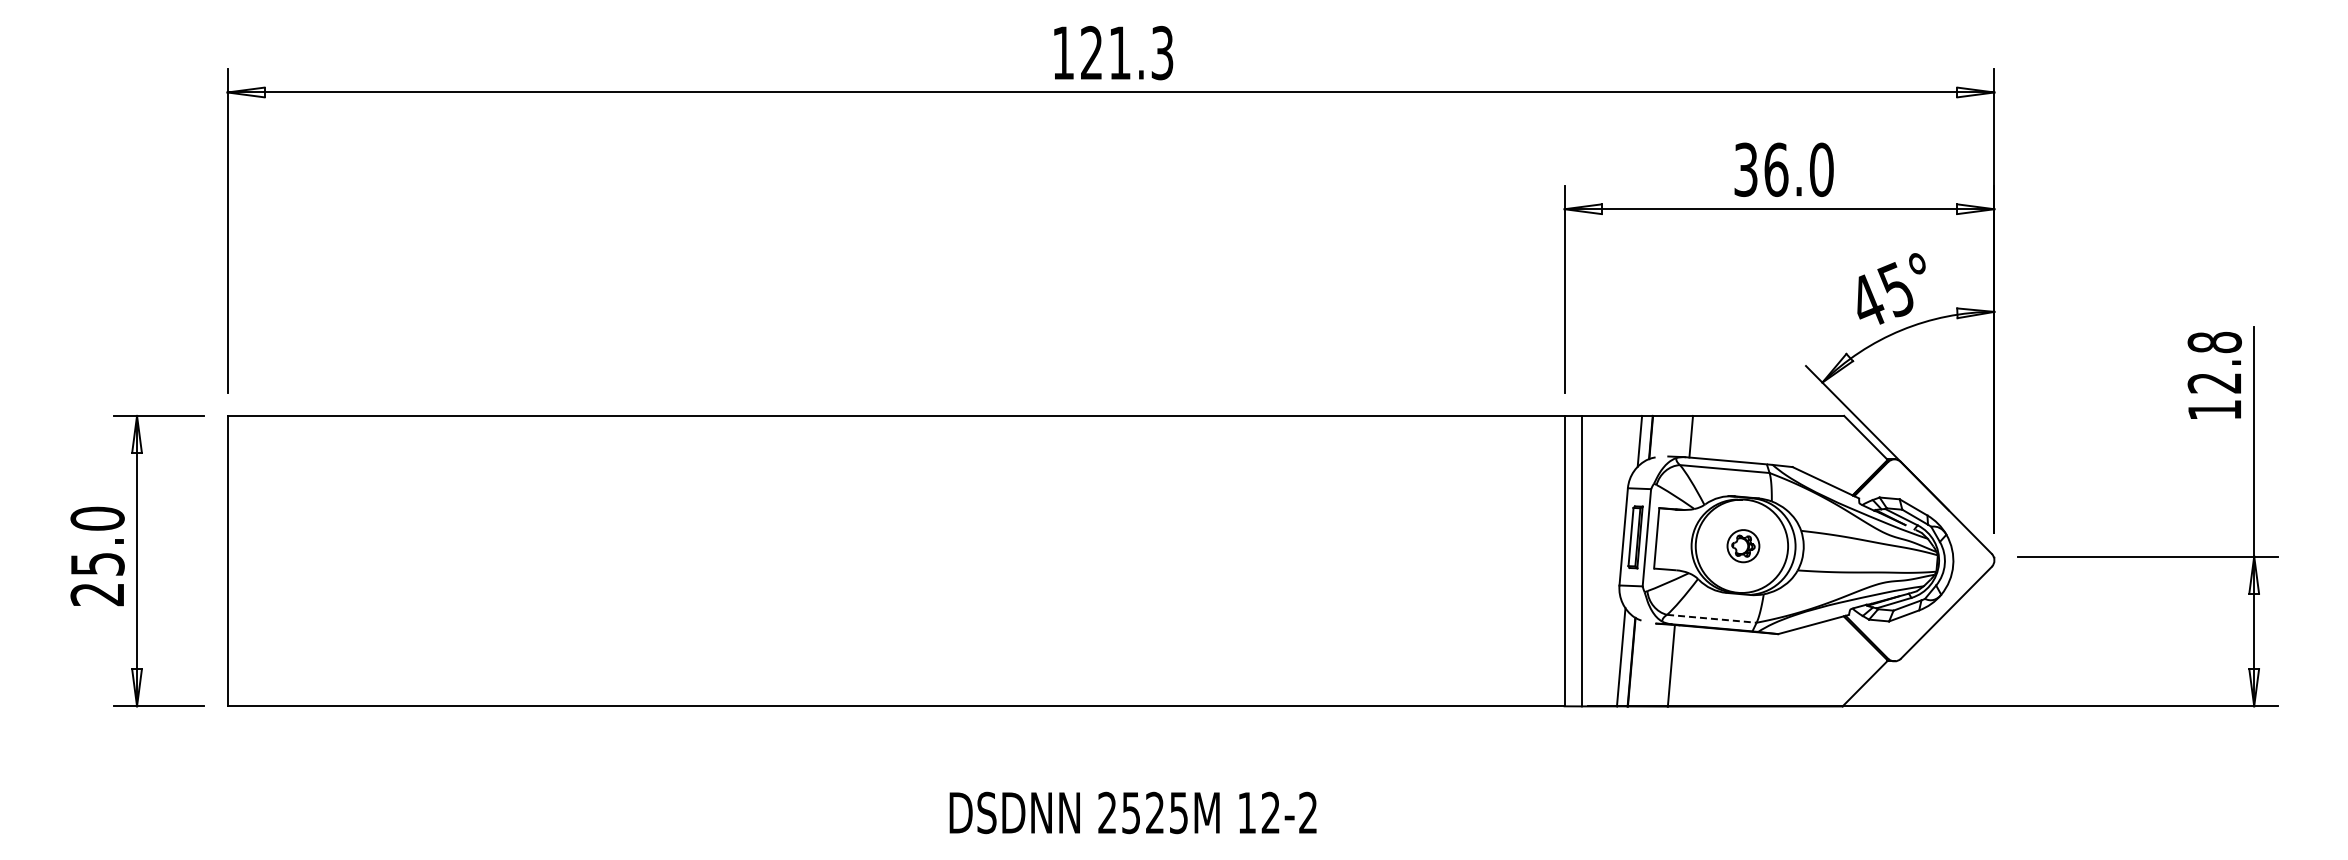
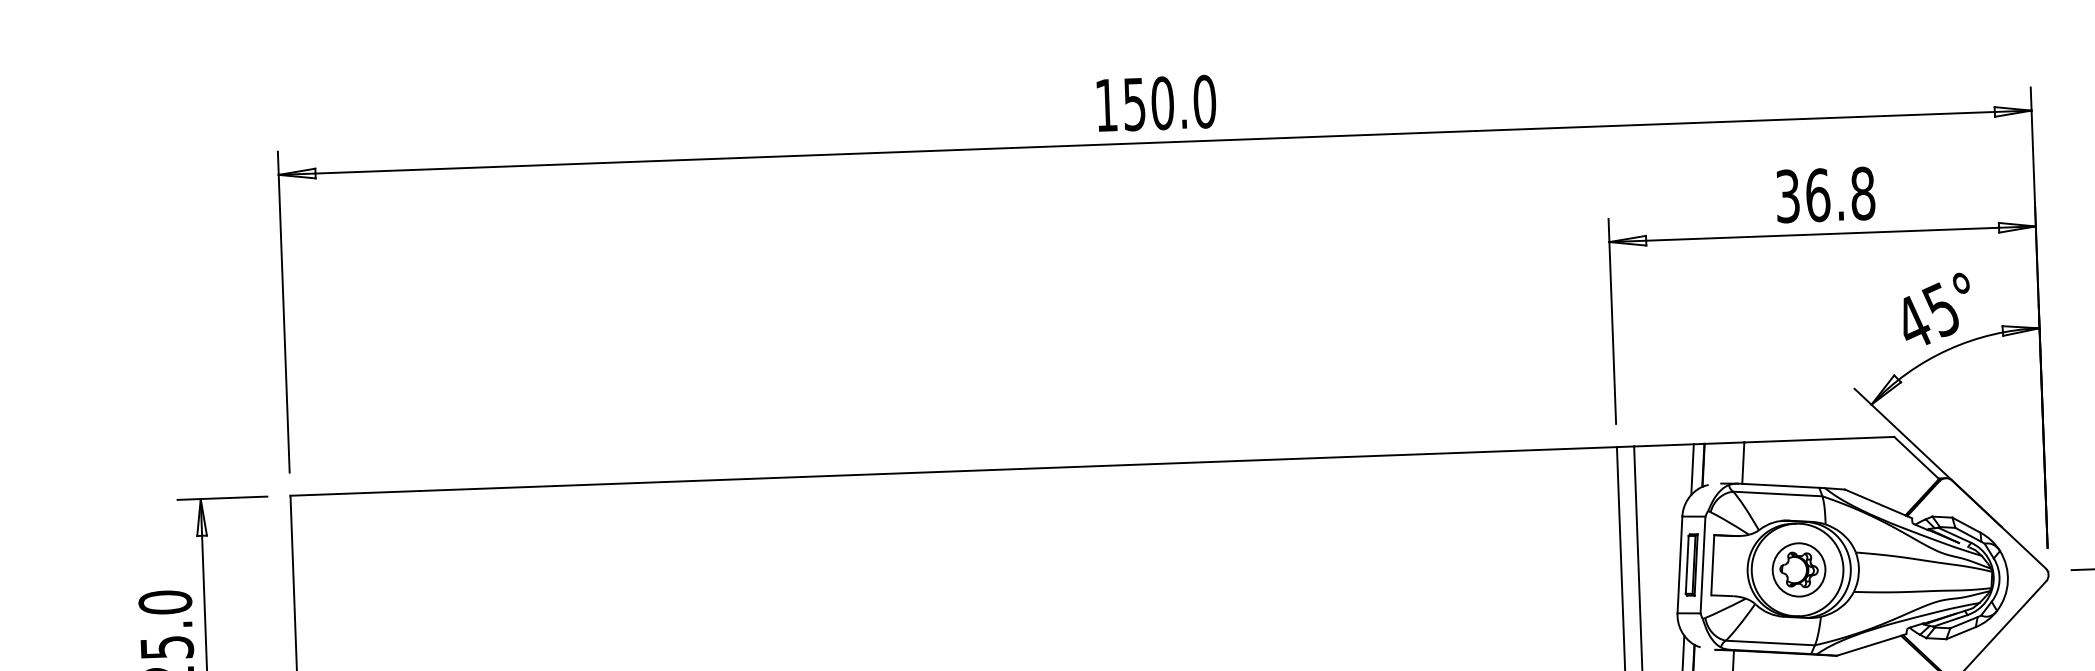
text: (1127, 52) -> (1170, 102), 121.3 -> 150.0
text: (1821, 169) -> (1862, 193), 36.0 -> 36.8
part: (1743, 545) -> (1799, 569), size x1.67
line: (1711, 618) -> (1770, 642), dashed -> solid

